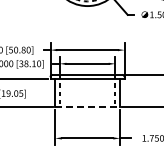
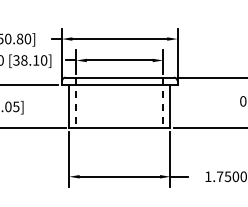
line: (88, 107) -> (121, 128), dashed -> solid

